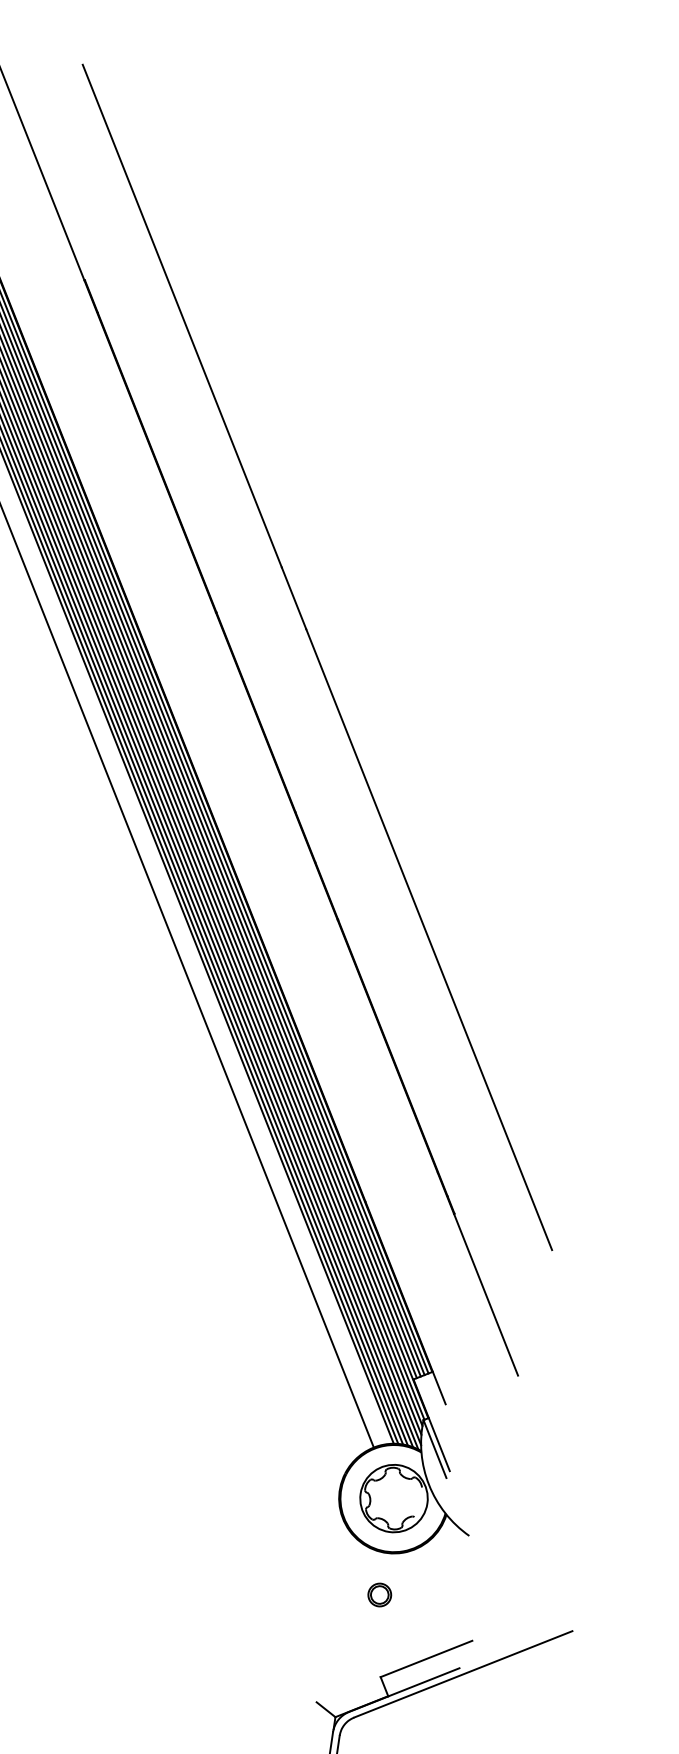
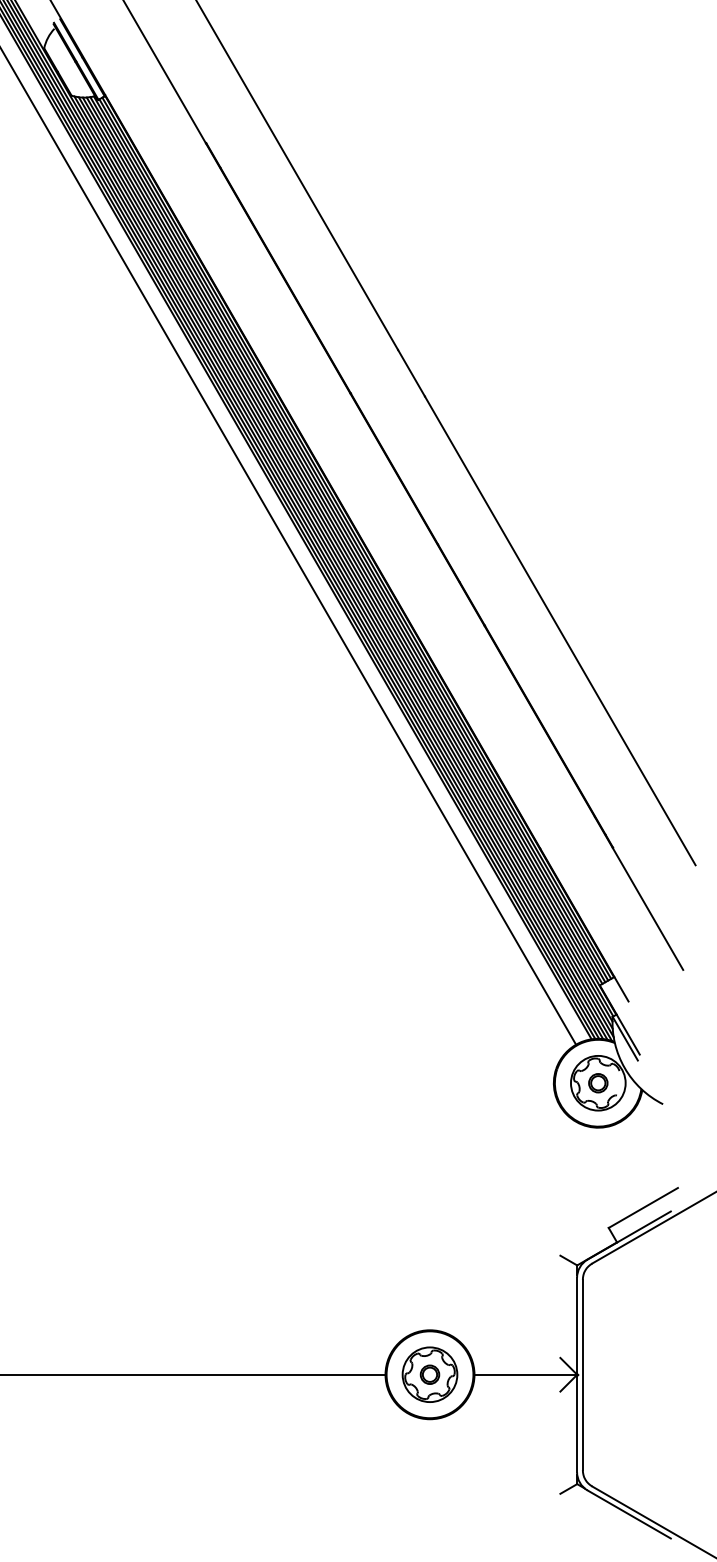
part: (379, 1595) -> (598, 1083), moved

